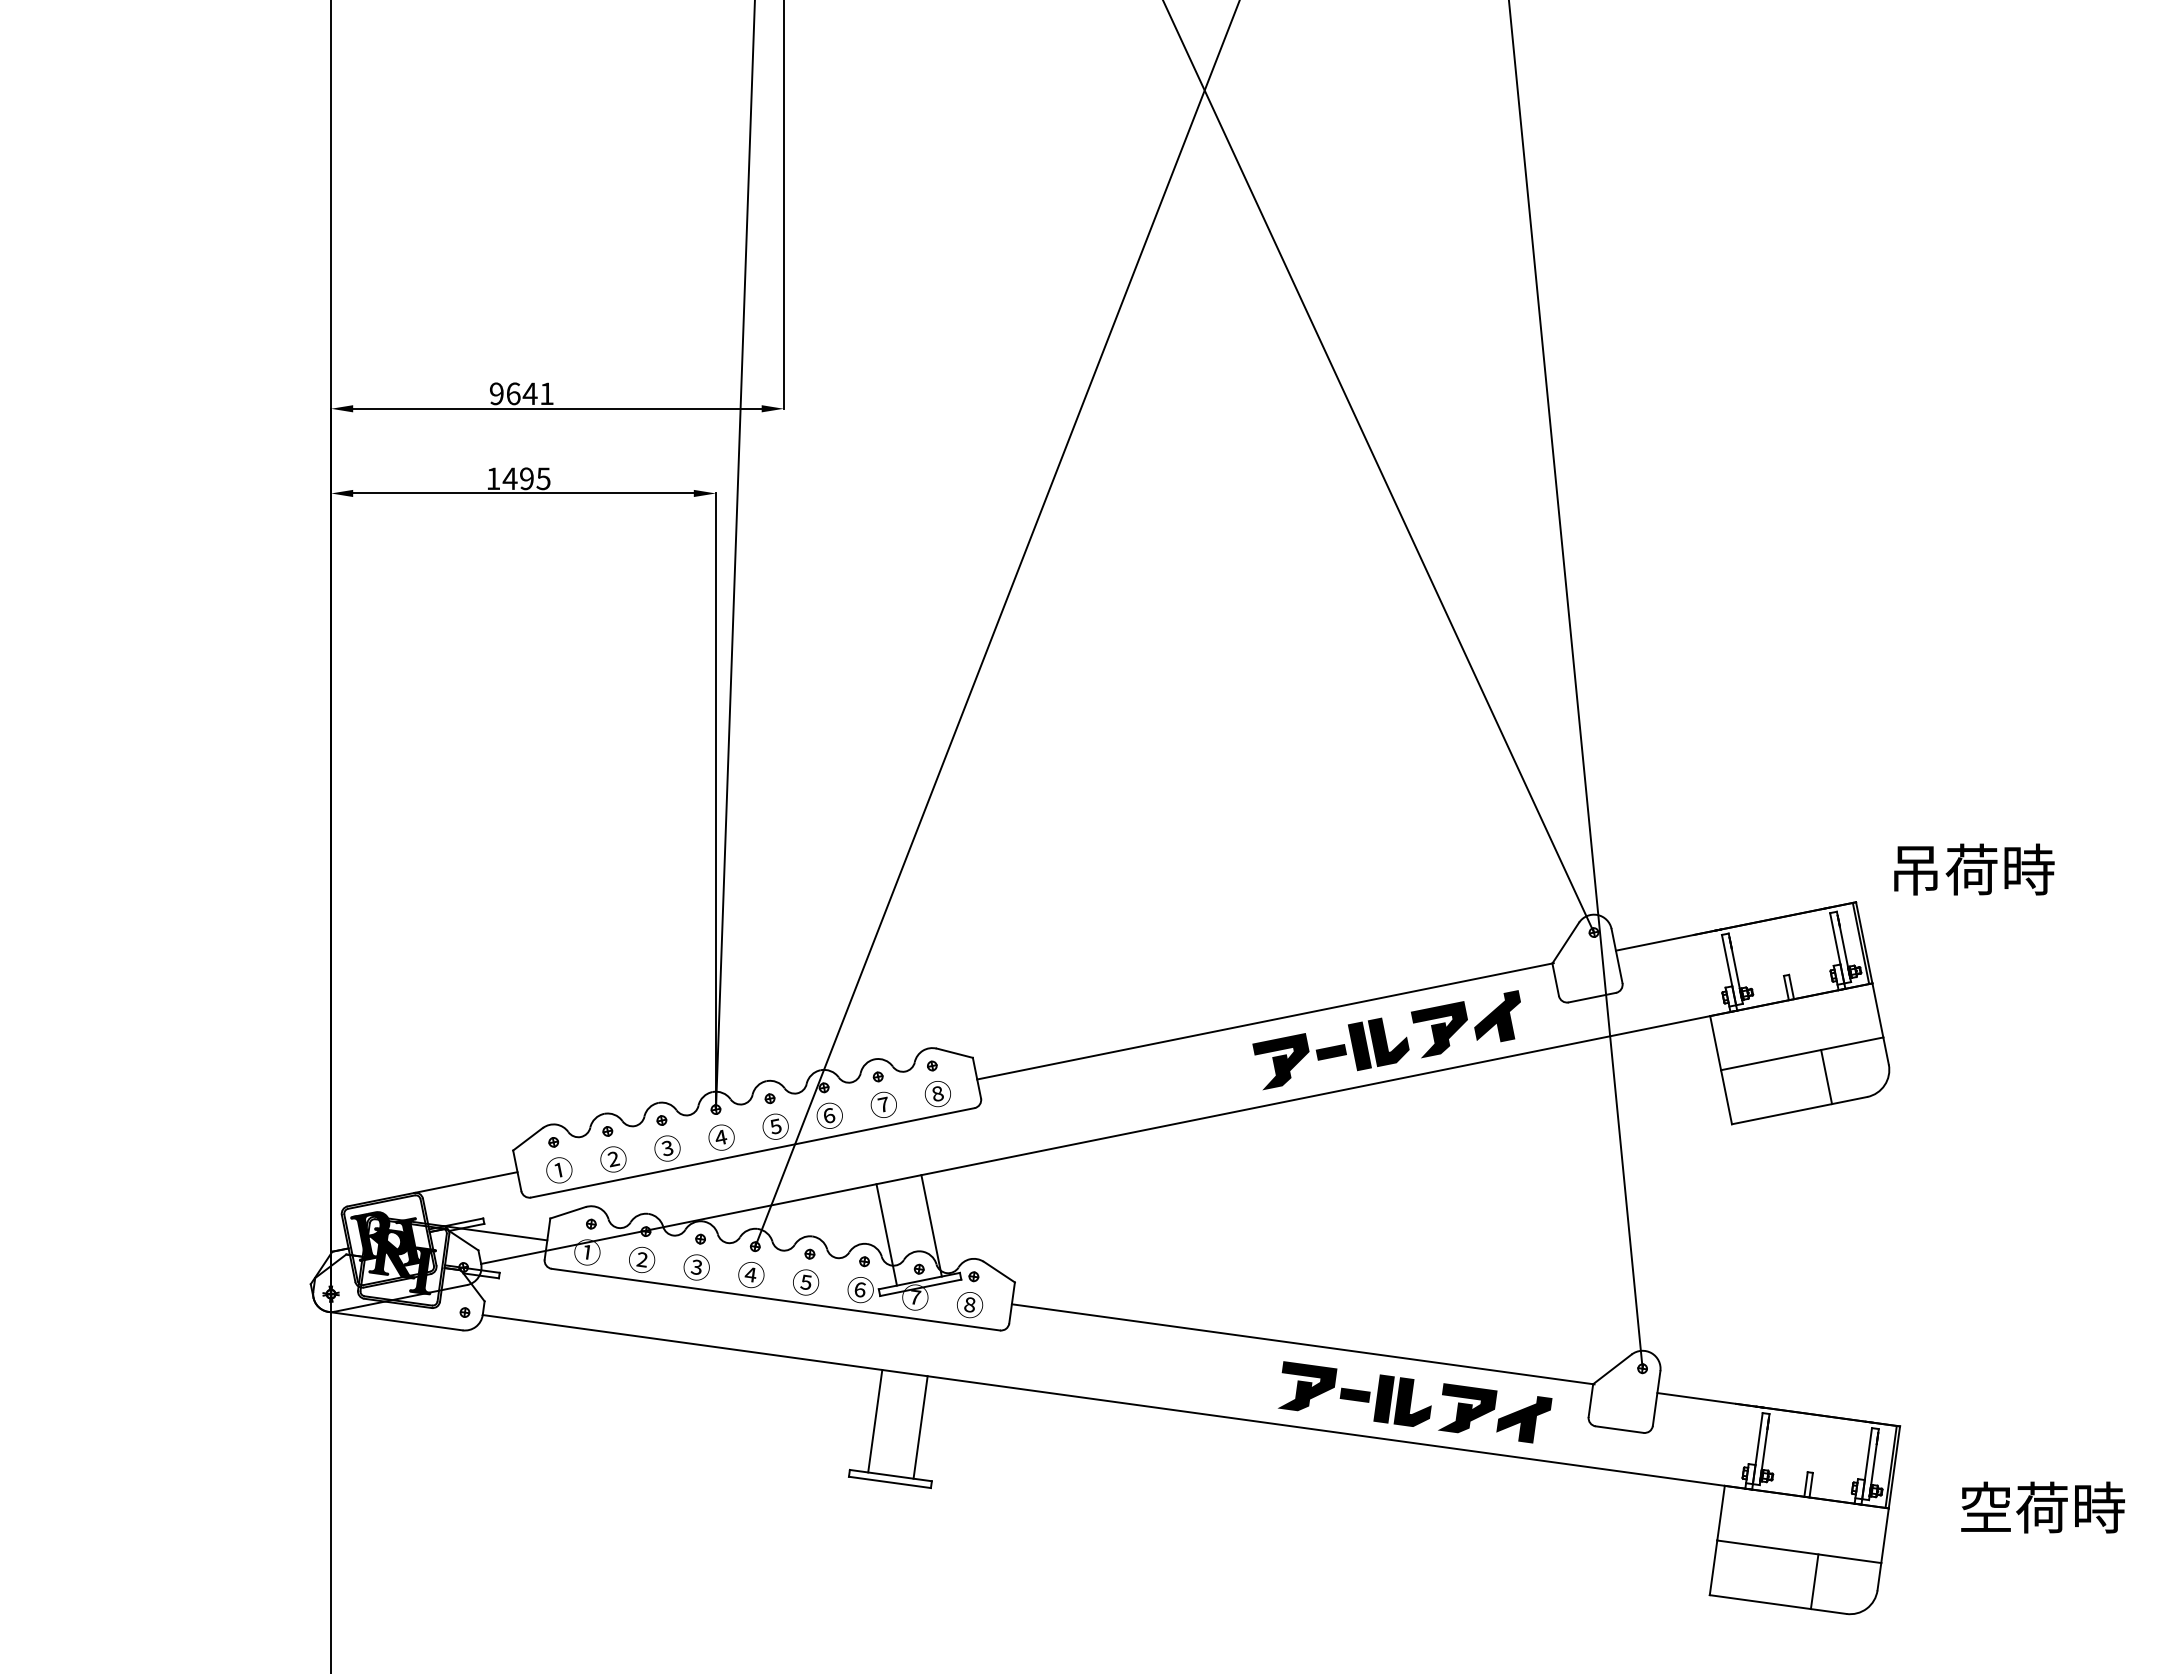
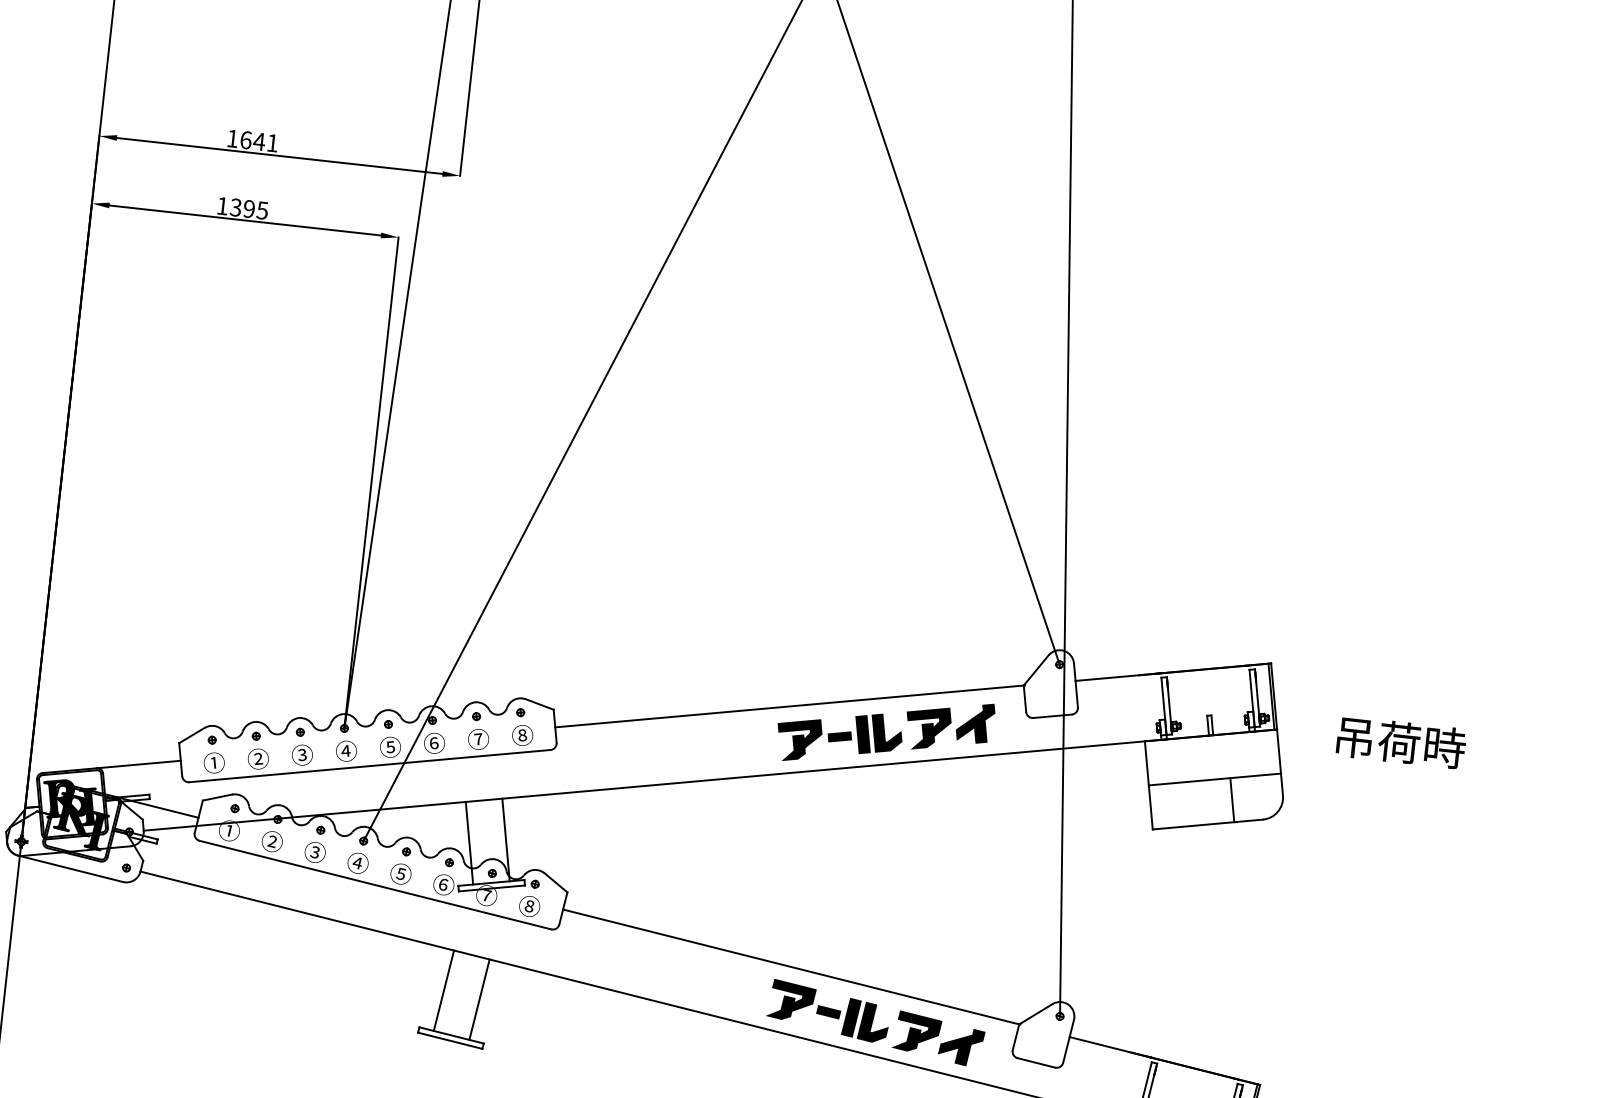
text: (496, 393) -> (232, 138), 9641 -> 1641
text: (509, 478) -> (235, 207), 1495 -> 1395
text: (1974, 869) -> (1401, 742), moved

